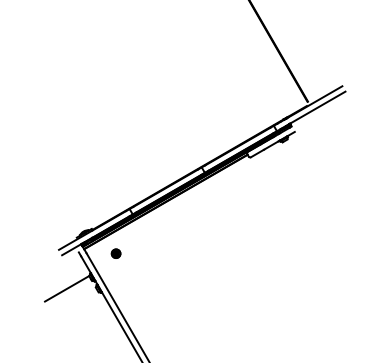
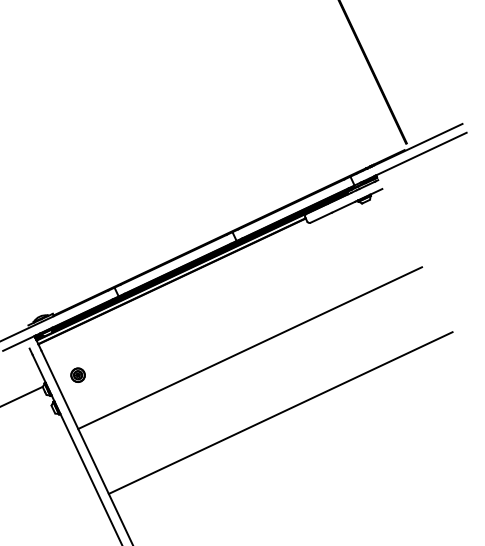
line: (219, 239) -> (250, 346), added
part: (115, 253) -> (77, 374), moved
line: (242, 279) -> (281, 412), added

